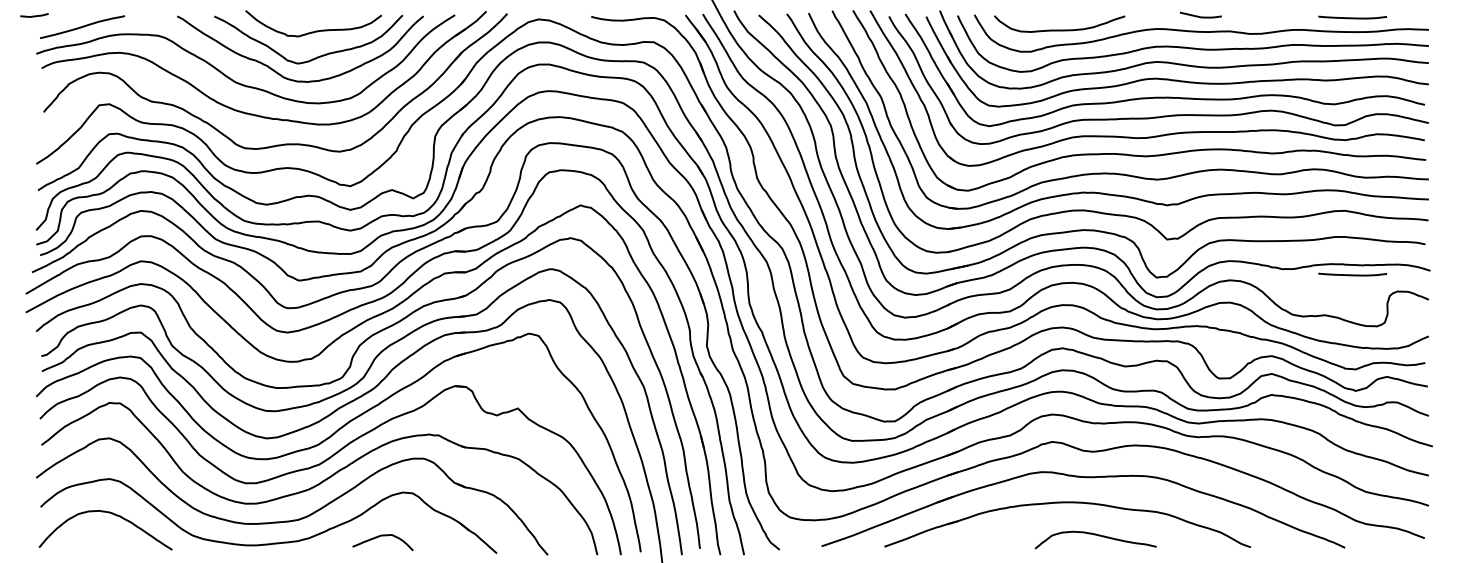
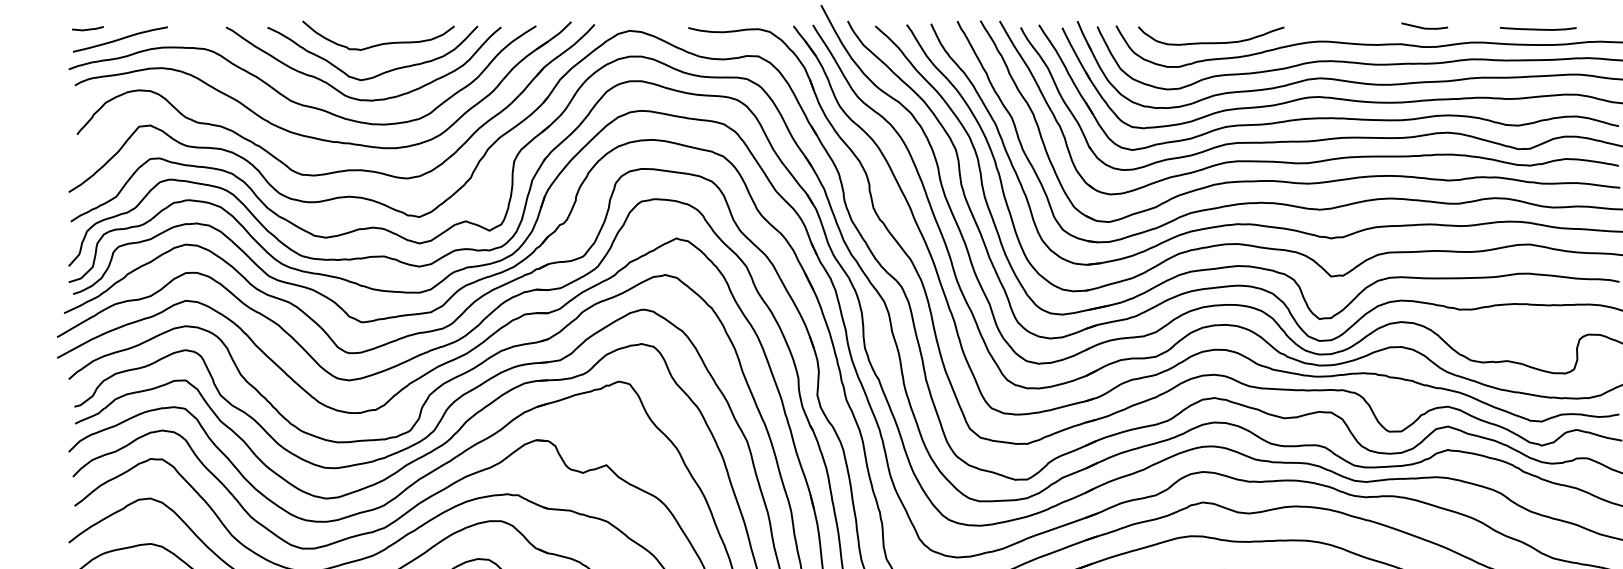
line: (34, 15) -> (88, 28), moved
curve: (1200, 16) -> (1424, 27), moved
curve: (1352, 274) -> (1538, 315), removed

